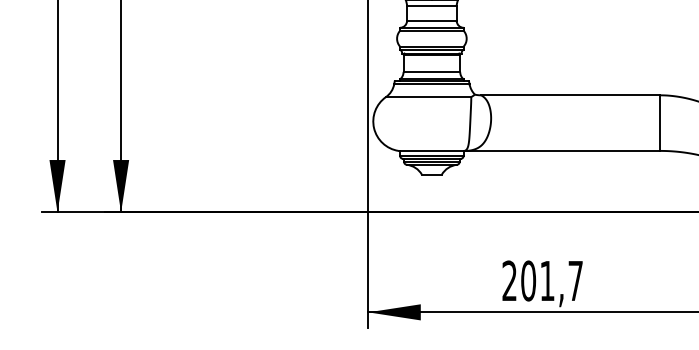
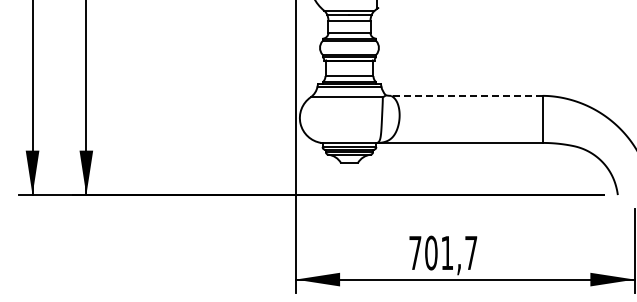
line: (571, 94) -> (467, 95), solid -> dashed
text: (509, 280) -> (415, 252), 201,7 -> 701,7

